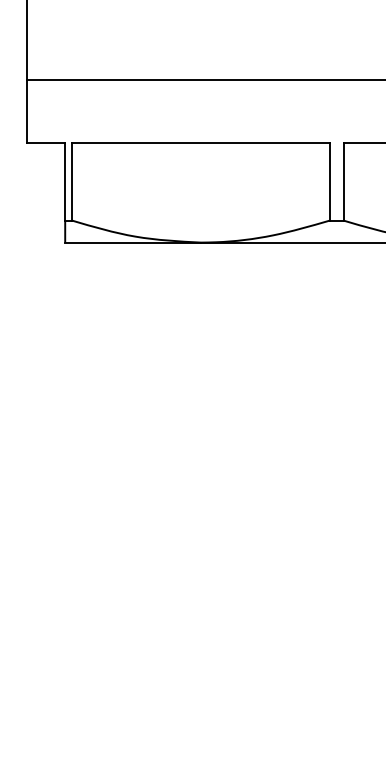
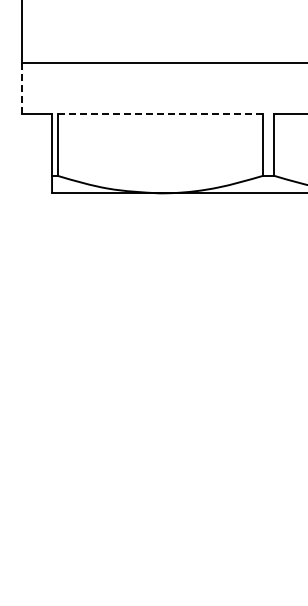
line: (26, 112) -> (21, 89), solid -> dashed
line: (201, 142) -> (160, 113), solid -> dashed

